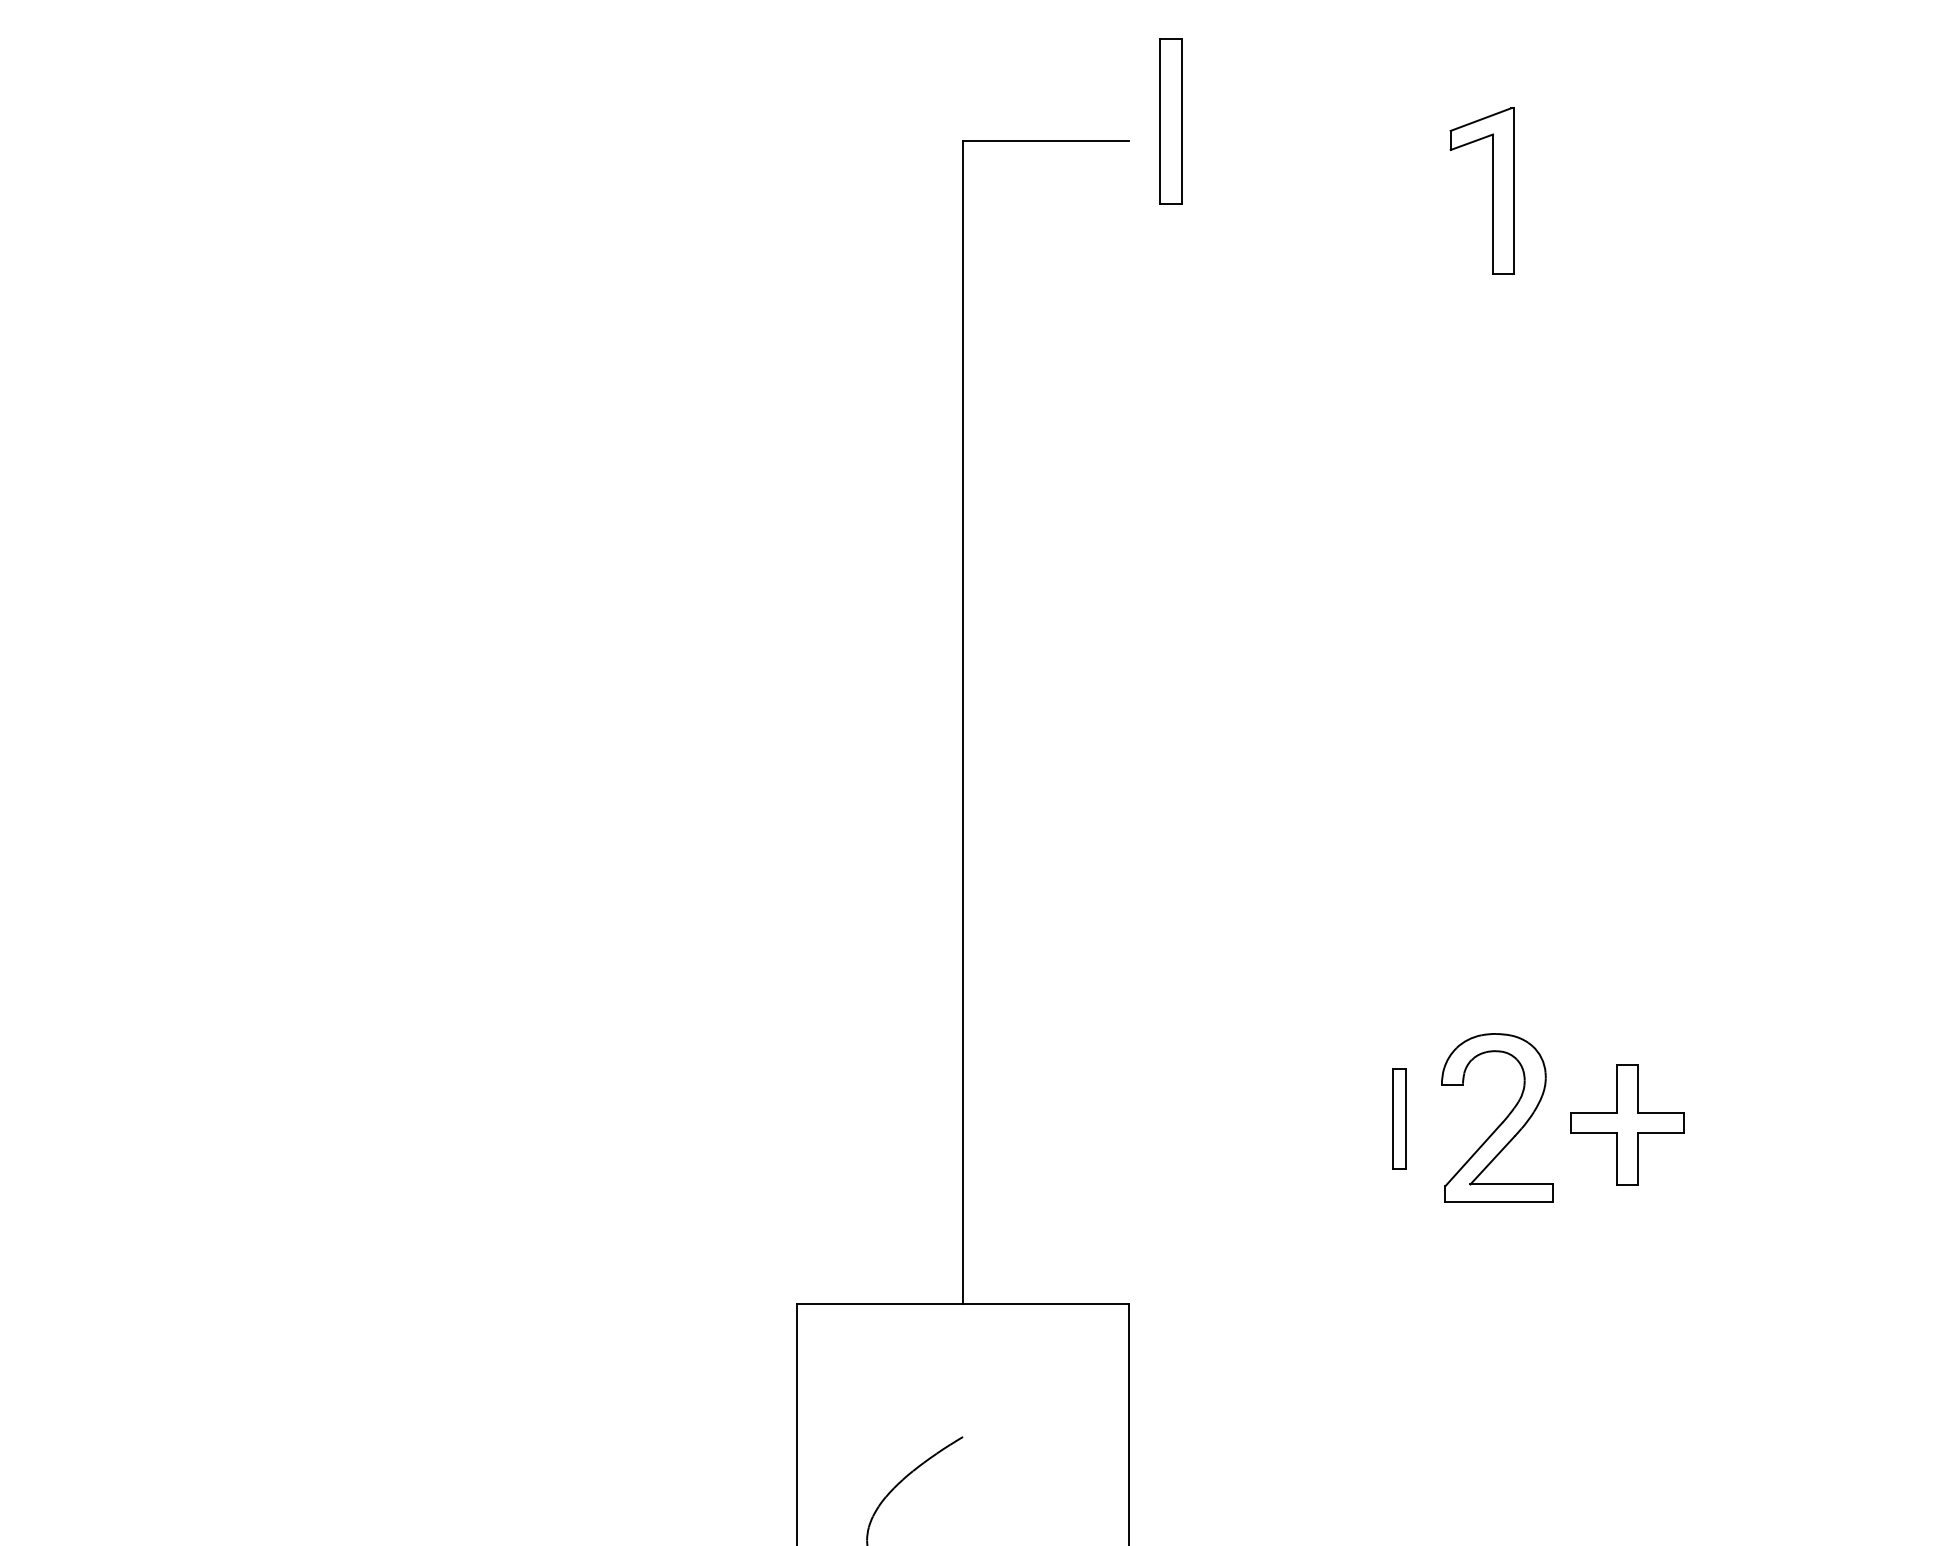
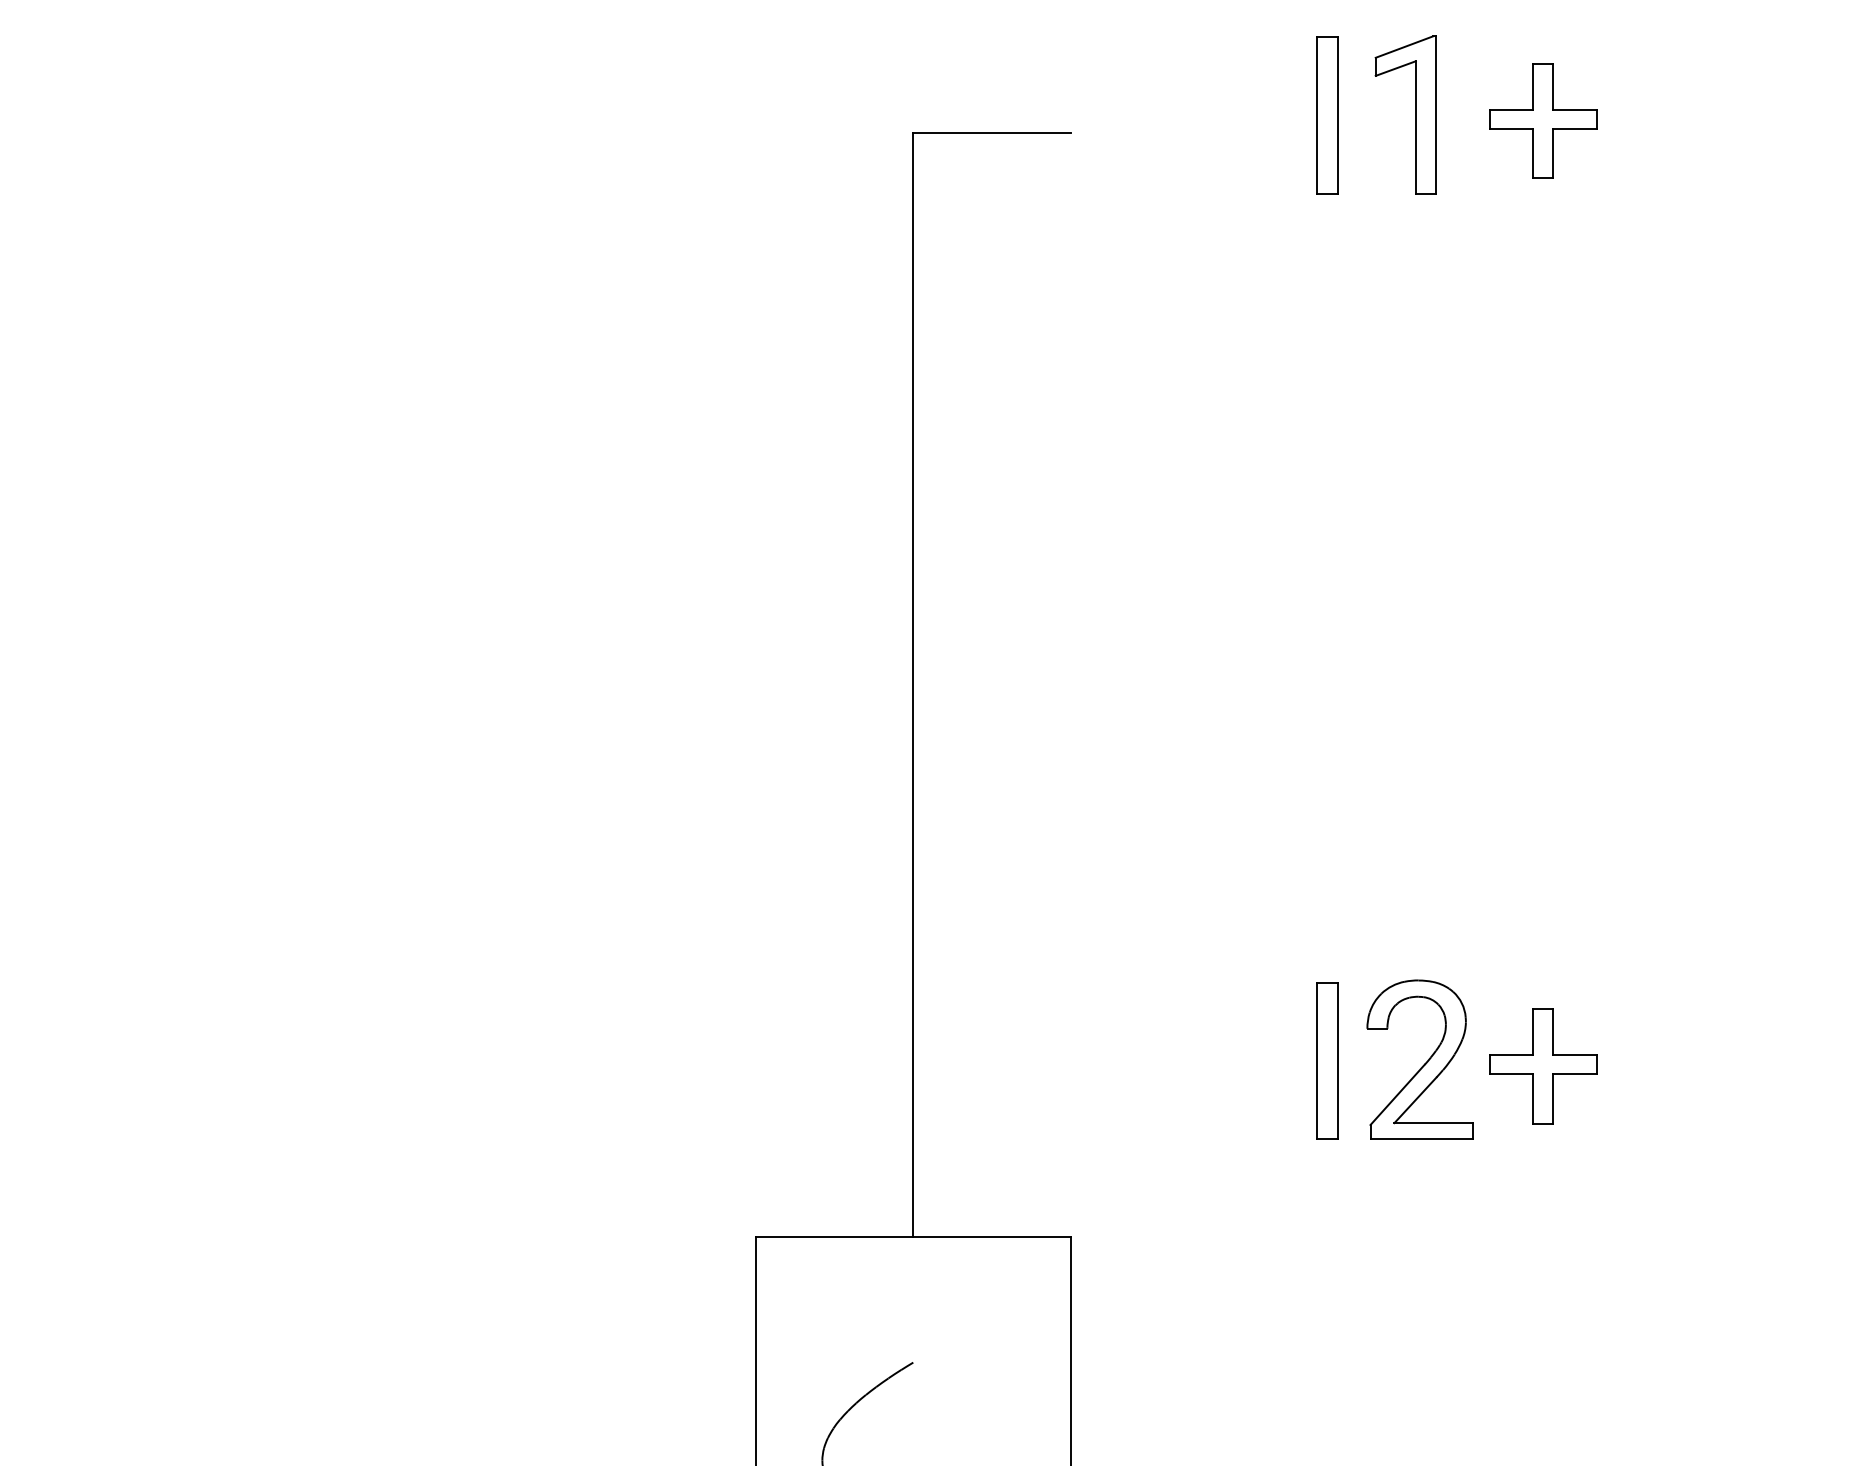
part: (1170, 121) -> (1327, 115), moved
part: (1627, 127) -> (1543, 120), added
part: (1492, 190) -> (1415, 114), moved
part: (1399, 1118) -> (1327, 1060), size x1.67

